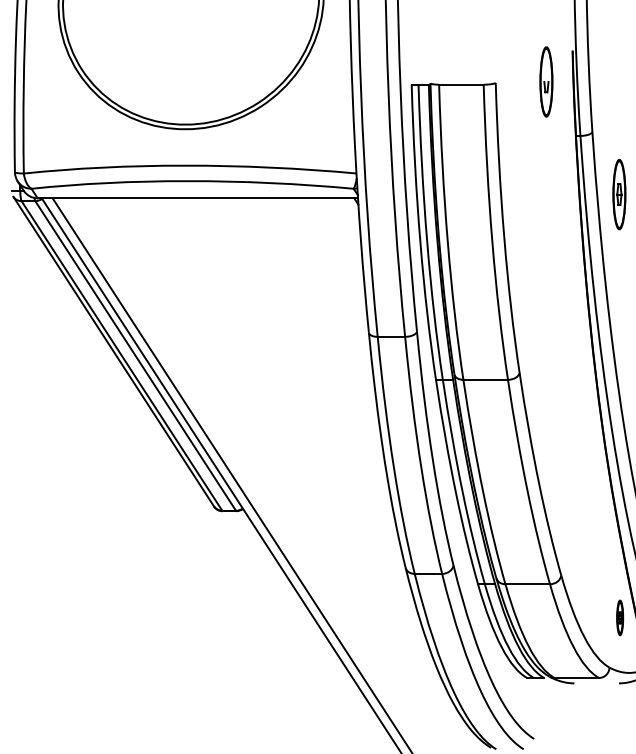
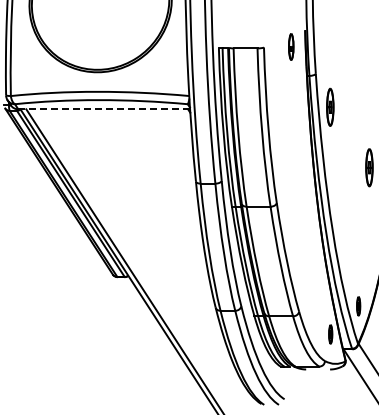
part: (547, 81) -> (291, 46), size x0.7
line: (198, 198) -> (104, 109), solid -> dashed

